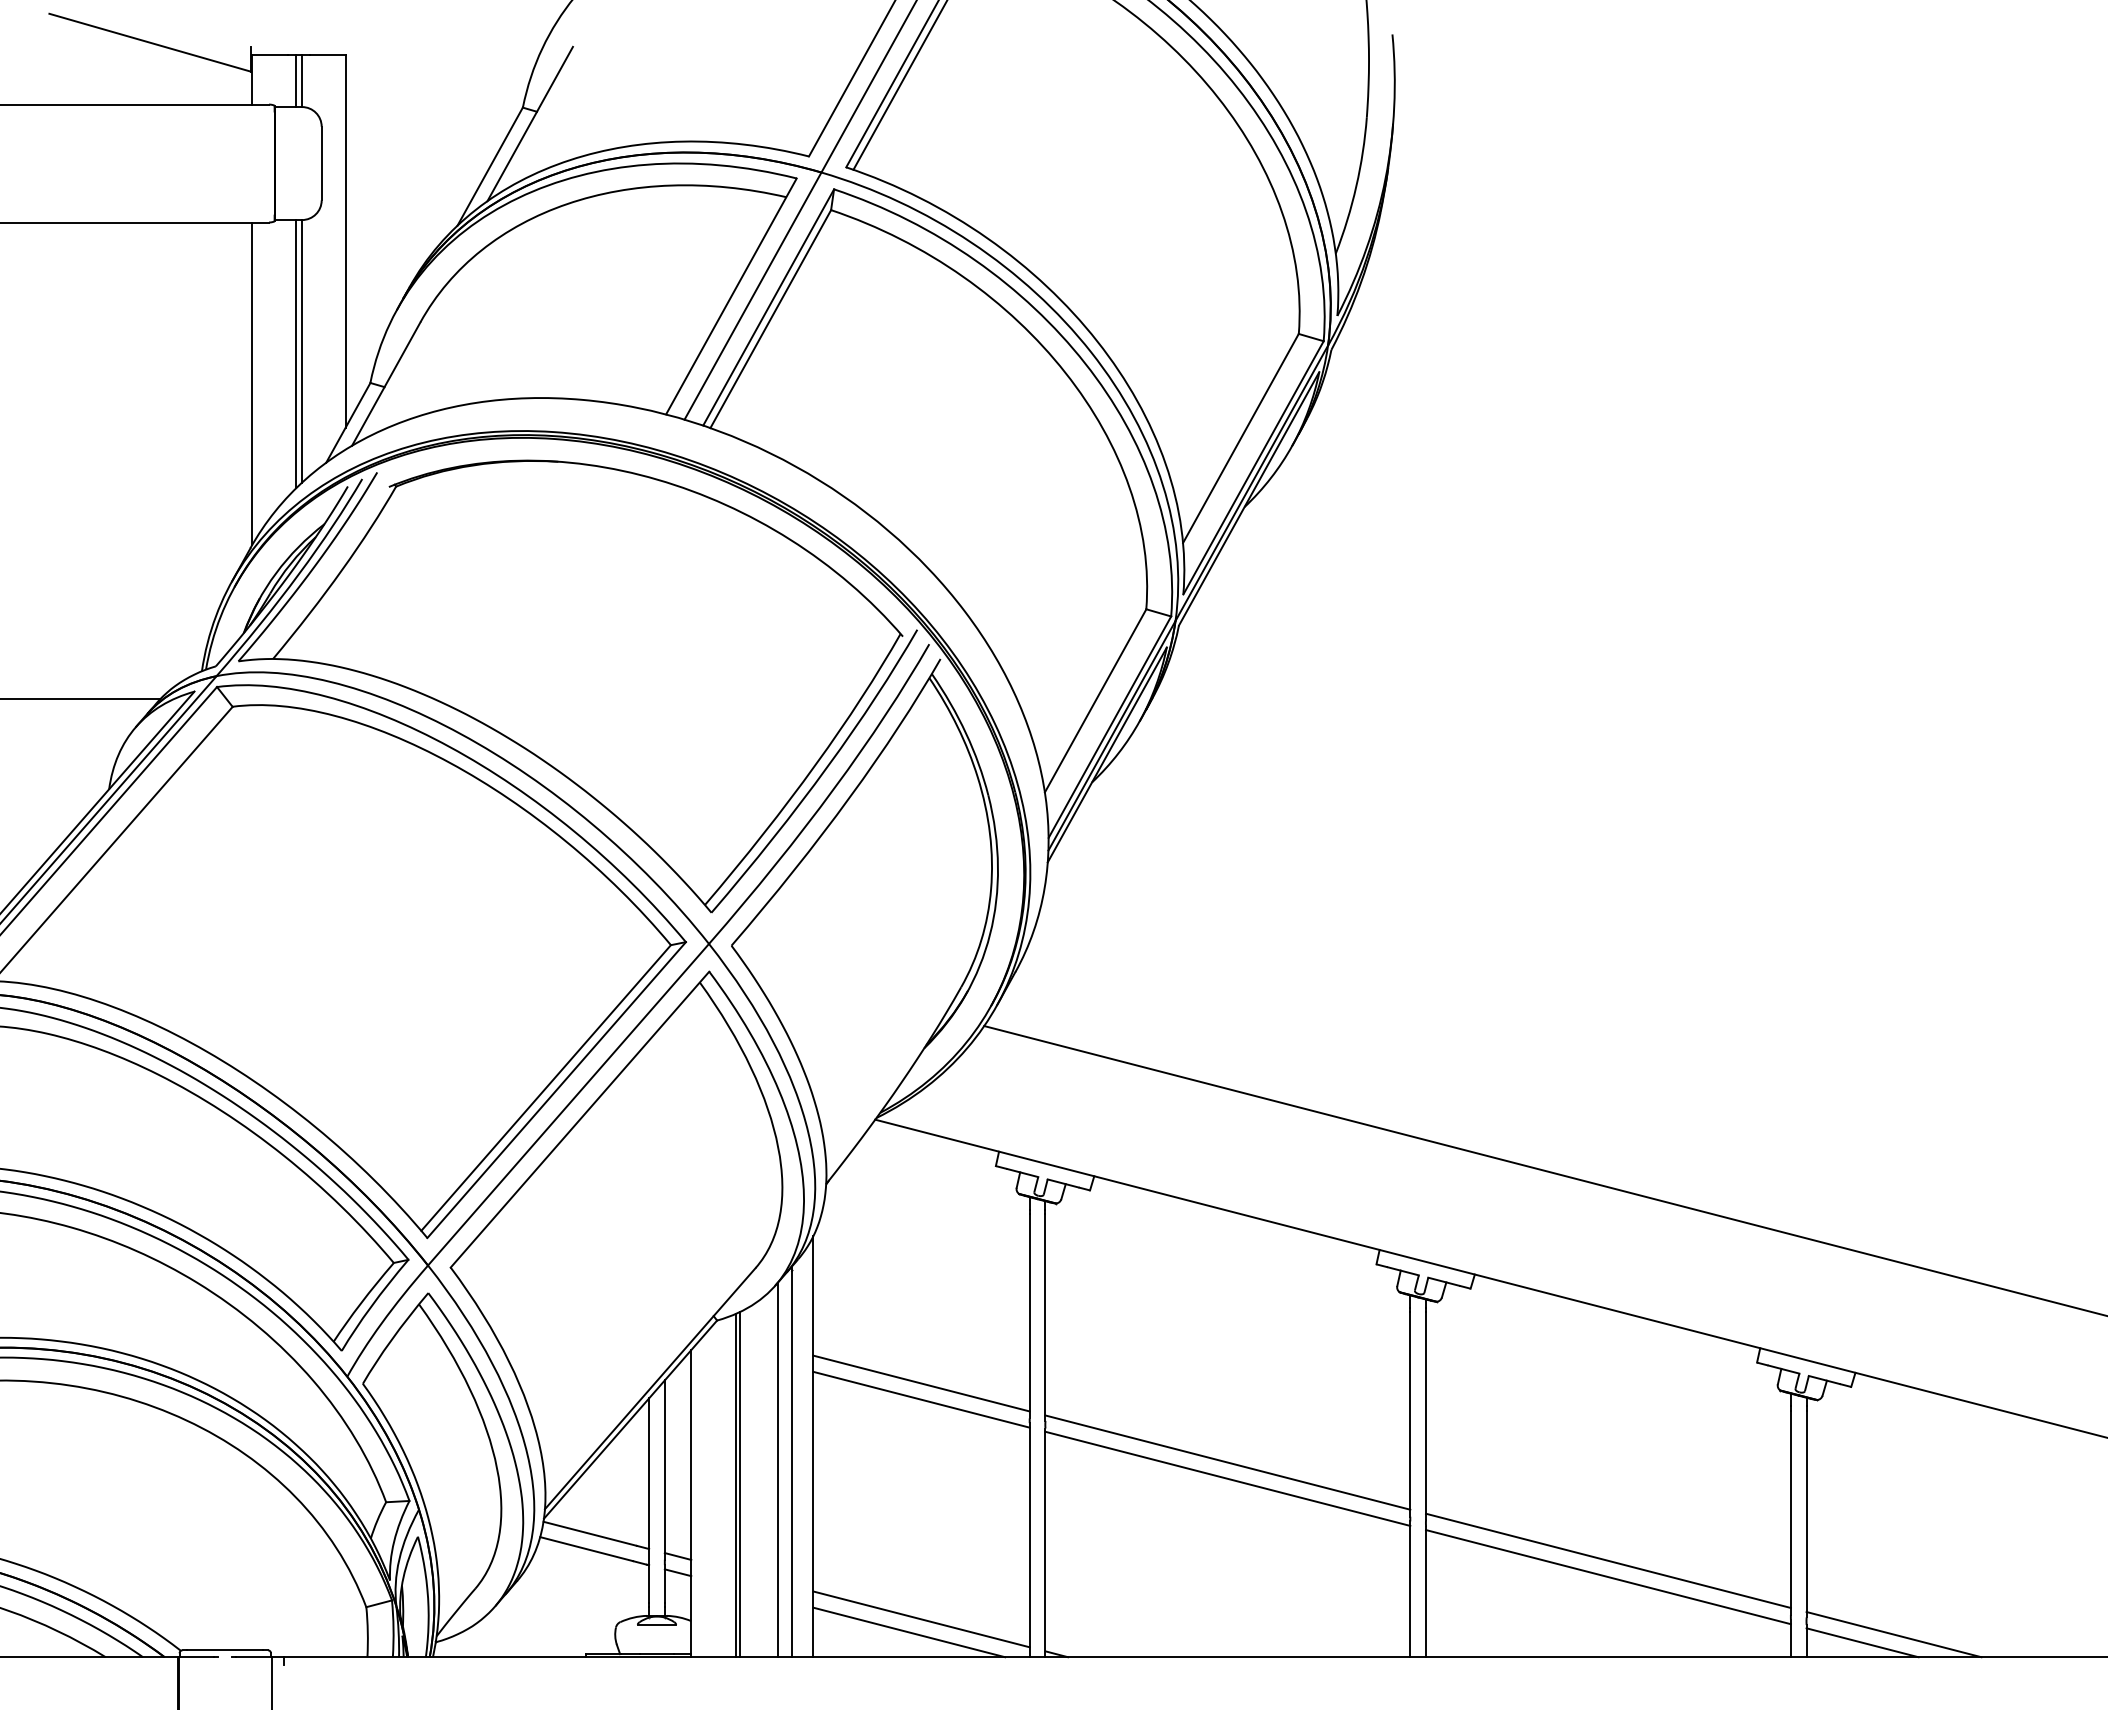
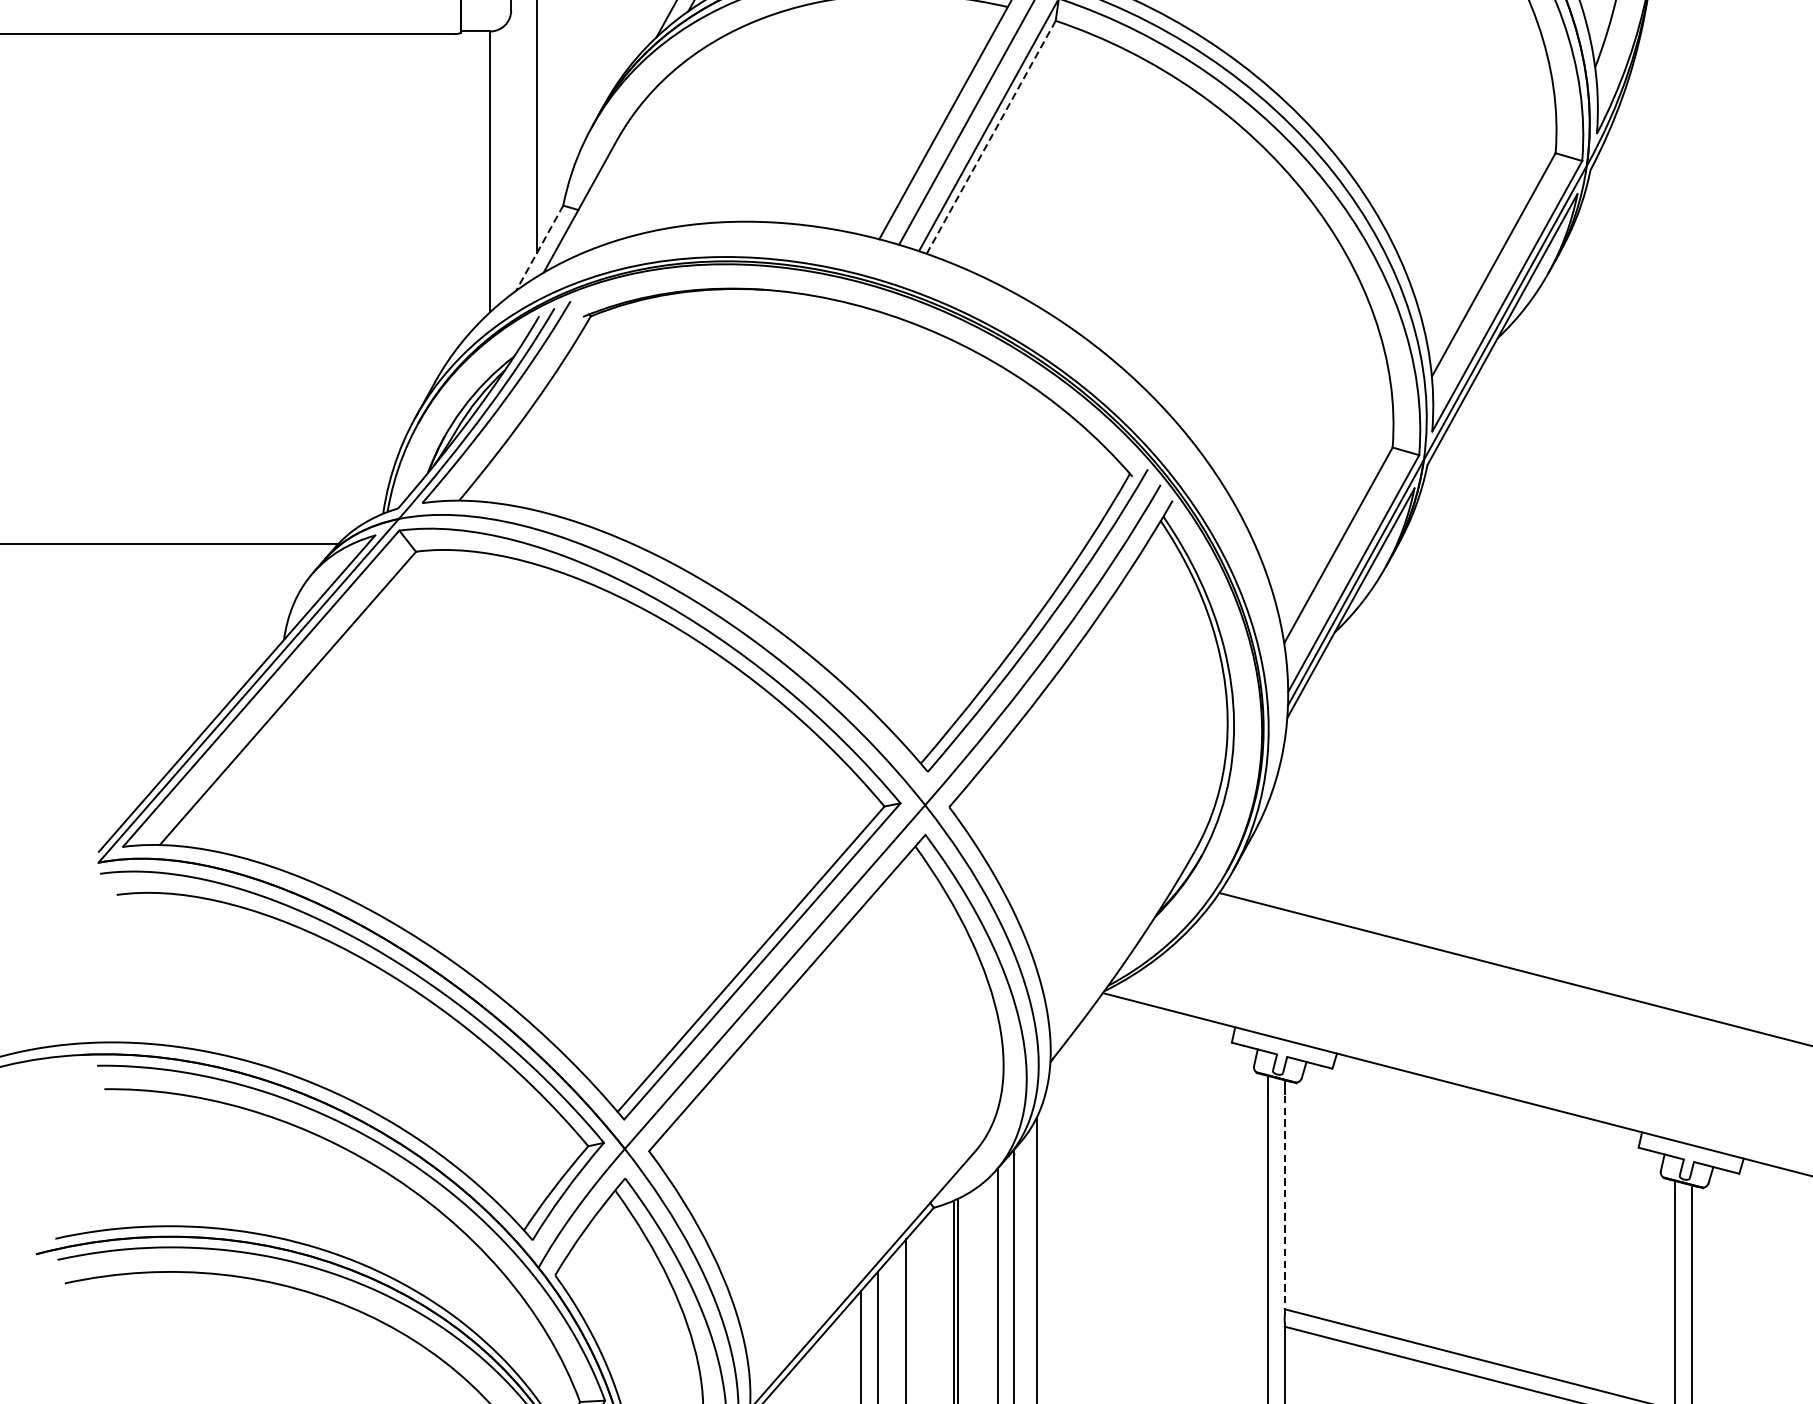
line: (770, 319) -> (990, 137), solid -> dashed
line: (296, 354) -> (484, 175), removed
line: (252, 383) -> (437, 206), removed
line: (348, 422) -> (539, 247), solid -> dashed
line: (1045, 1317) -> (1284, 1204), solid -> dashed
line: (921, 1383) -> (1152, 1275), removed
line: (921, 1399) -> (1152, 1292), removed

